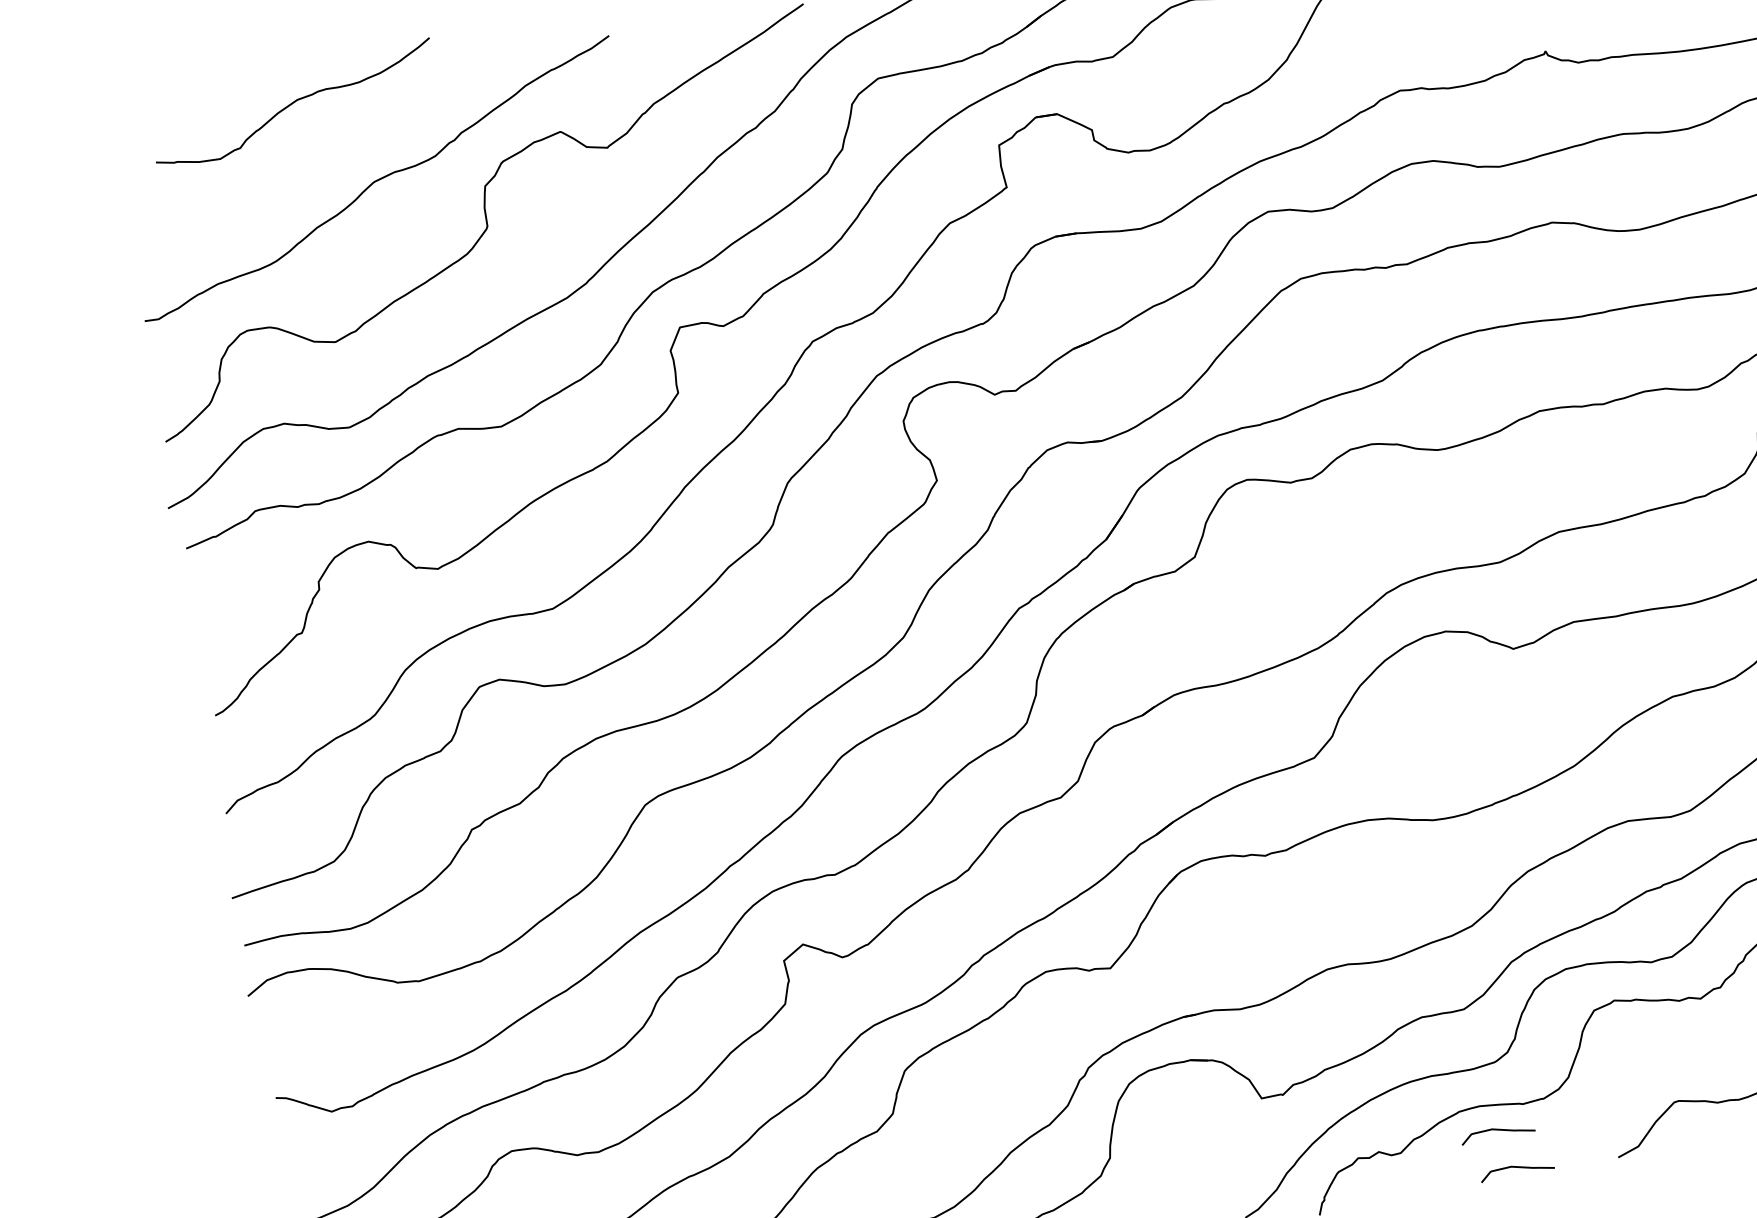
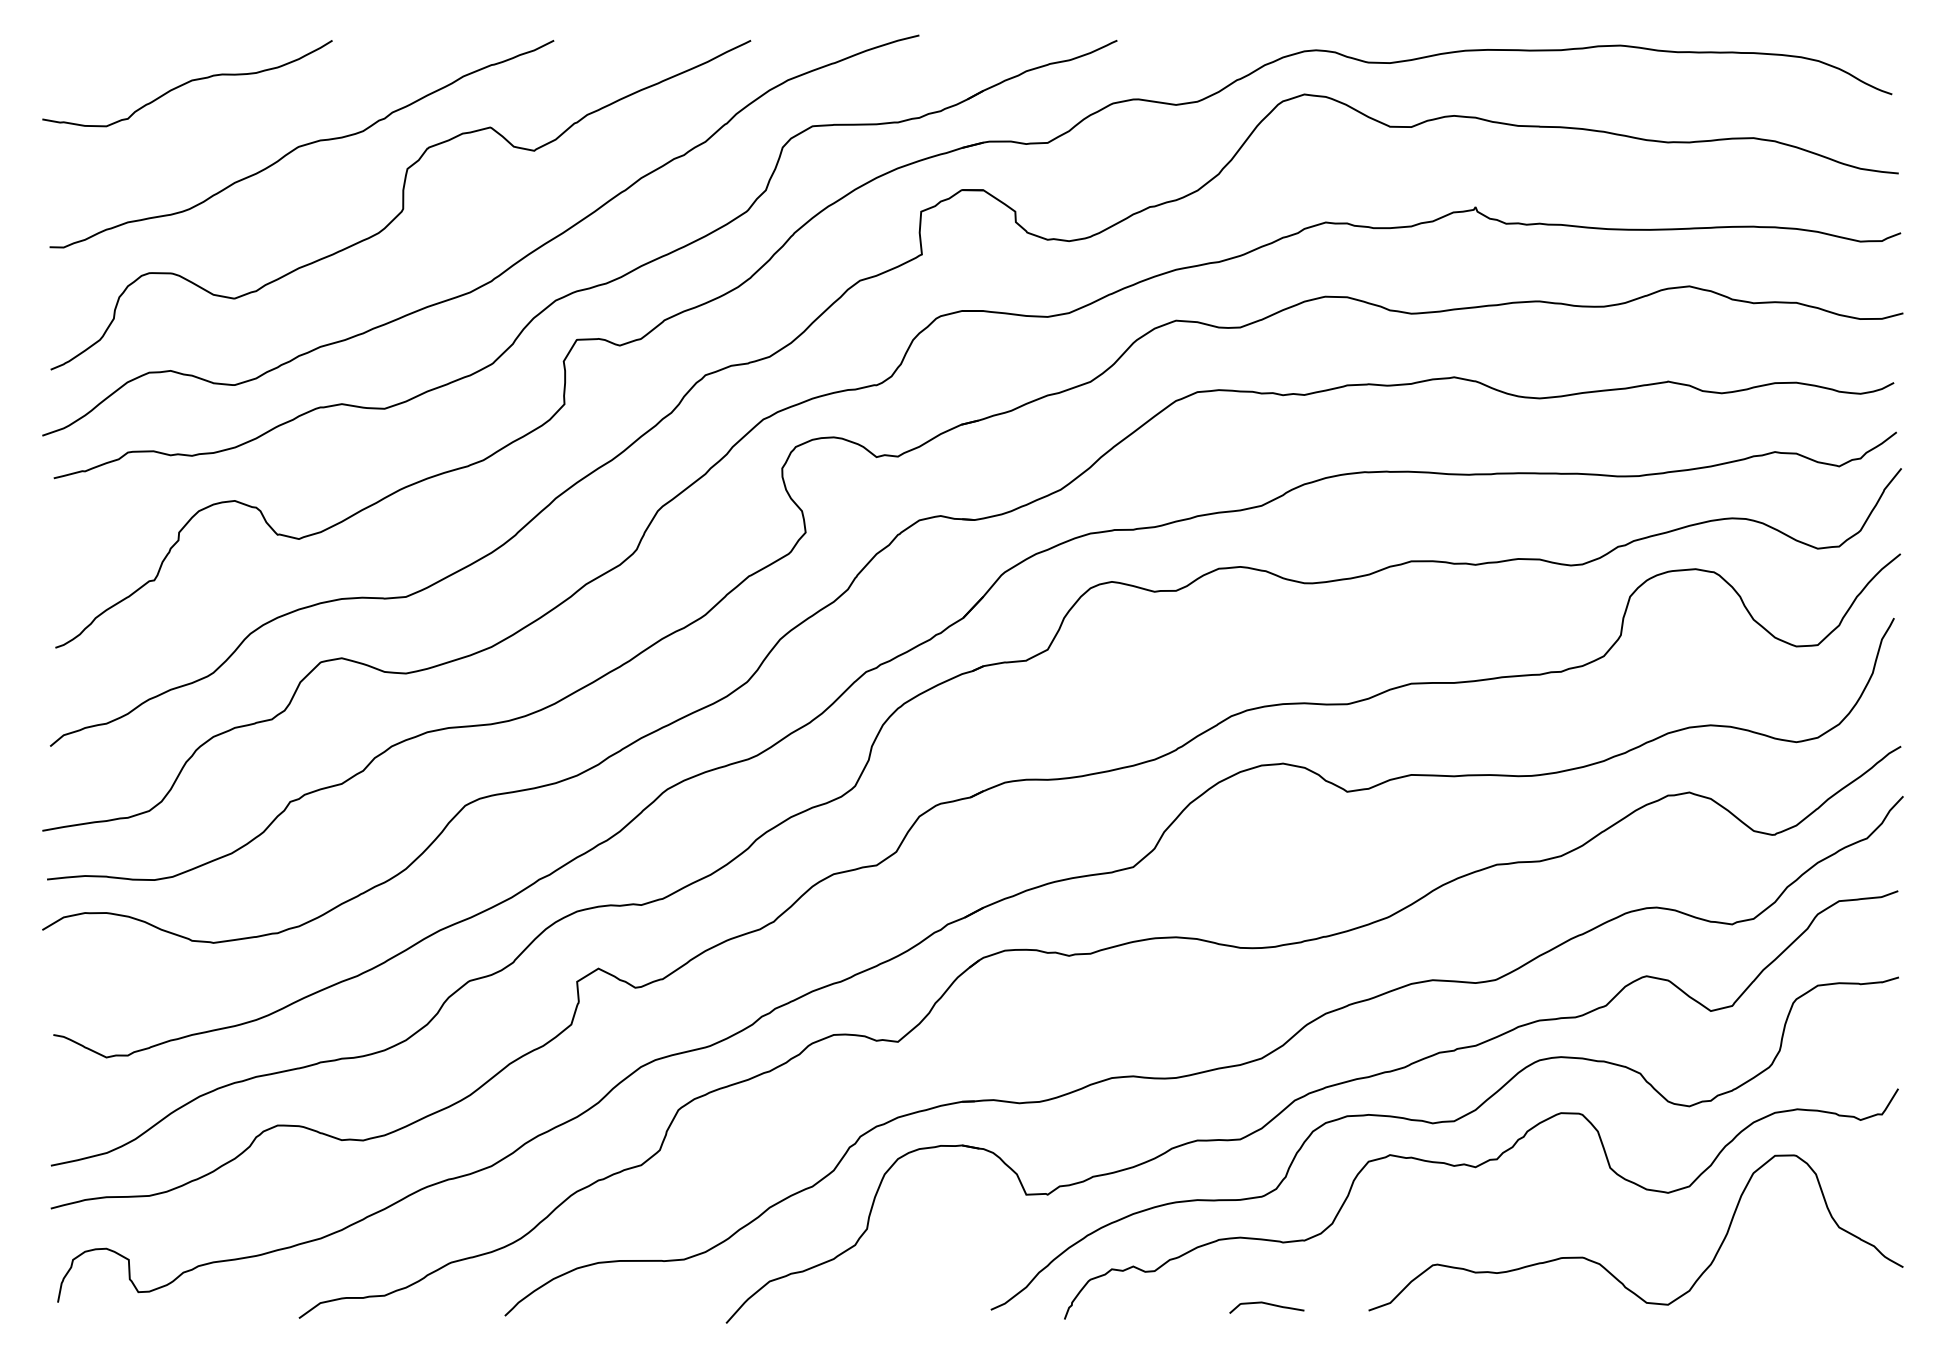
curve: (293, 103) -> (187, 83), moved
curve: (1497, 1130) -> (1253, 1264), removed

